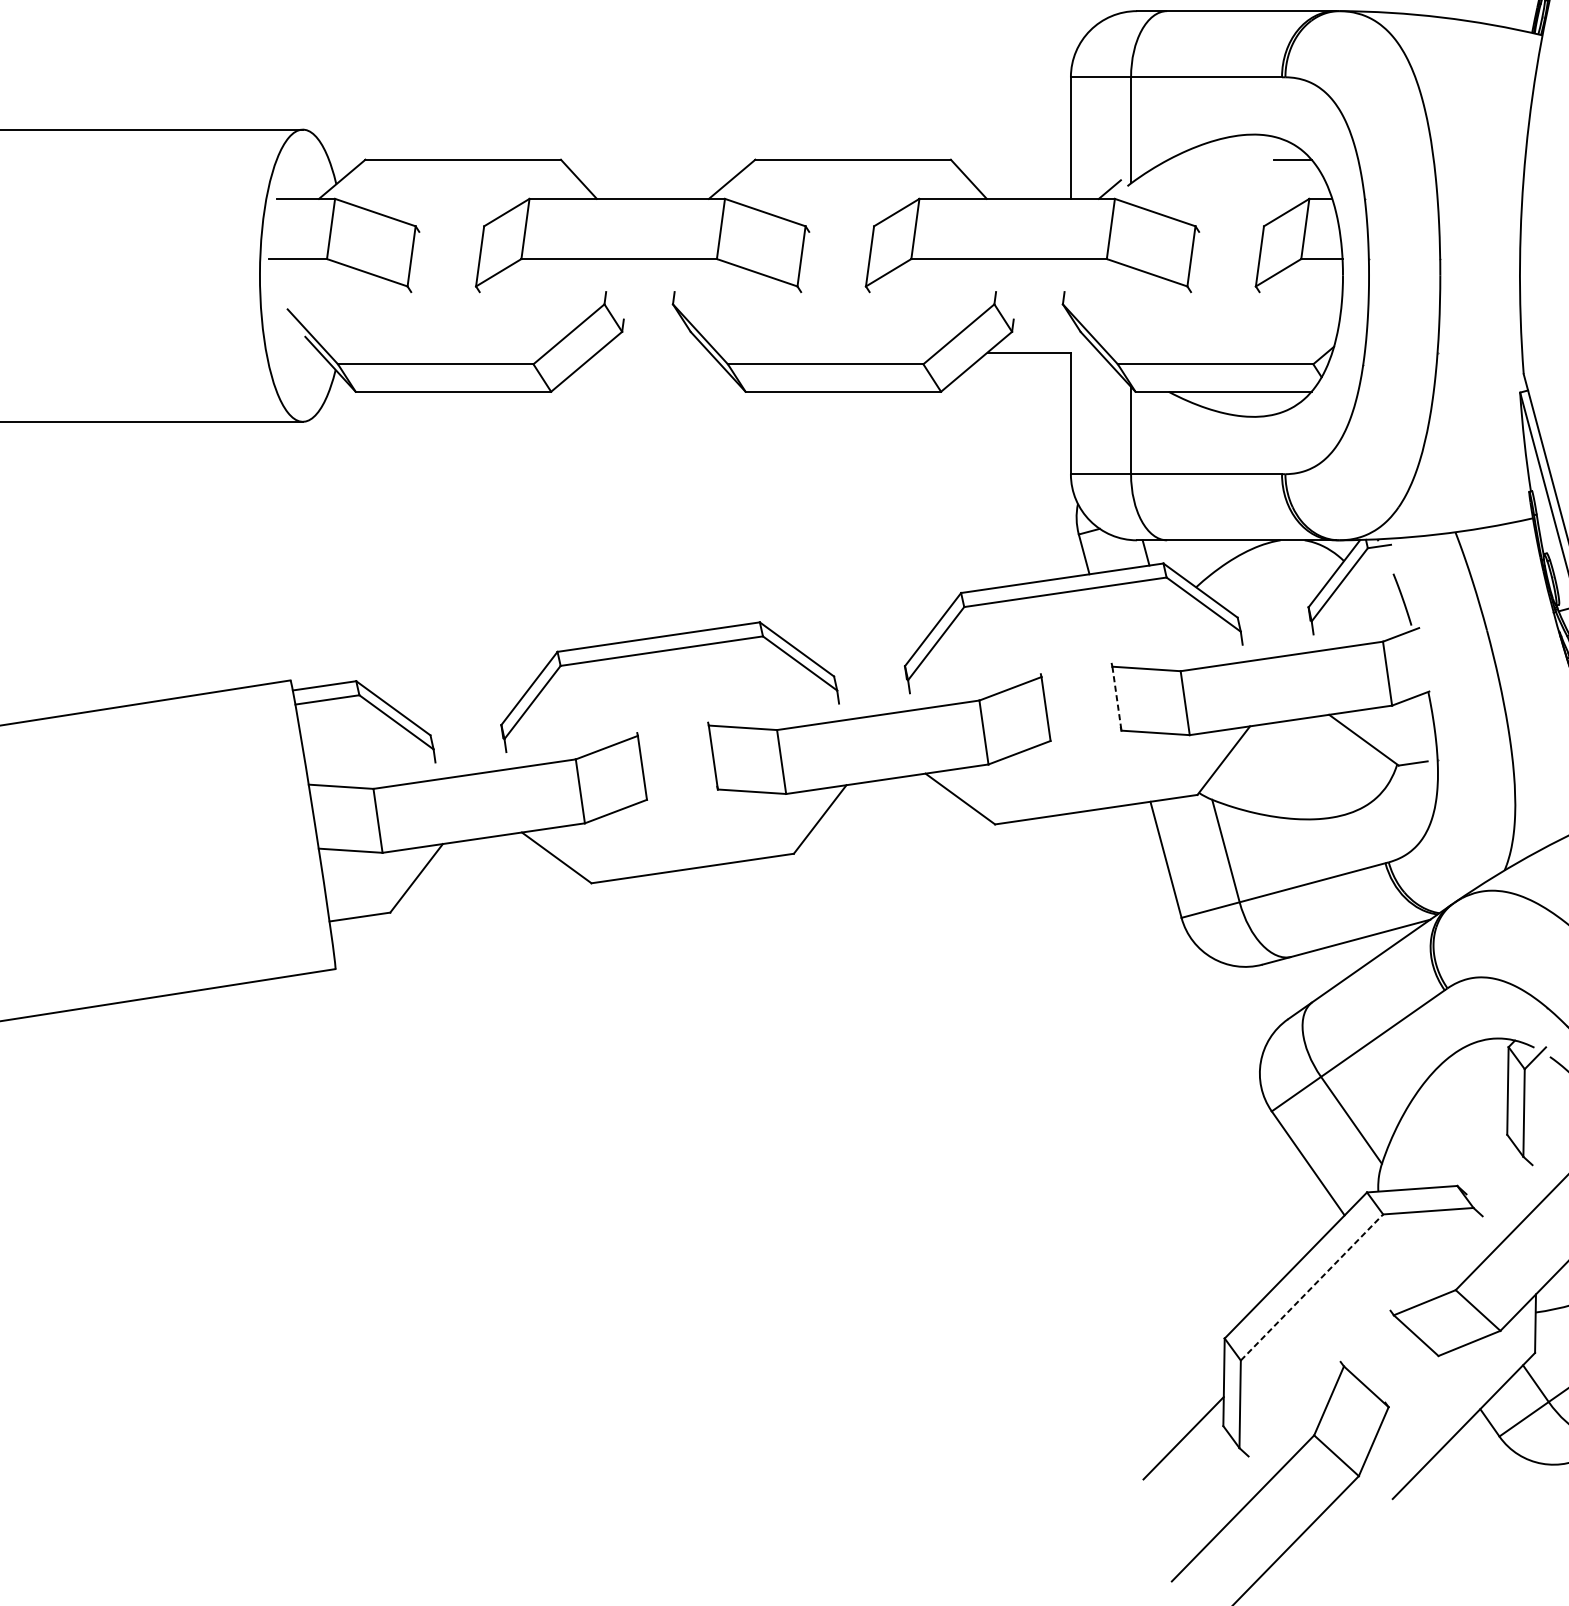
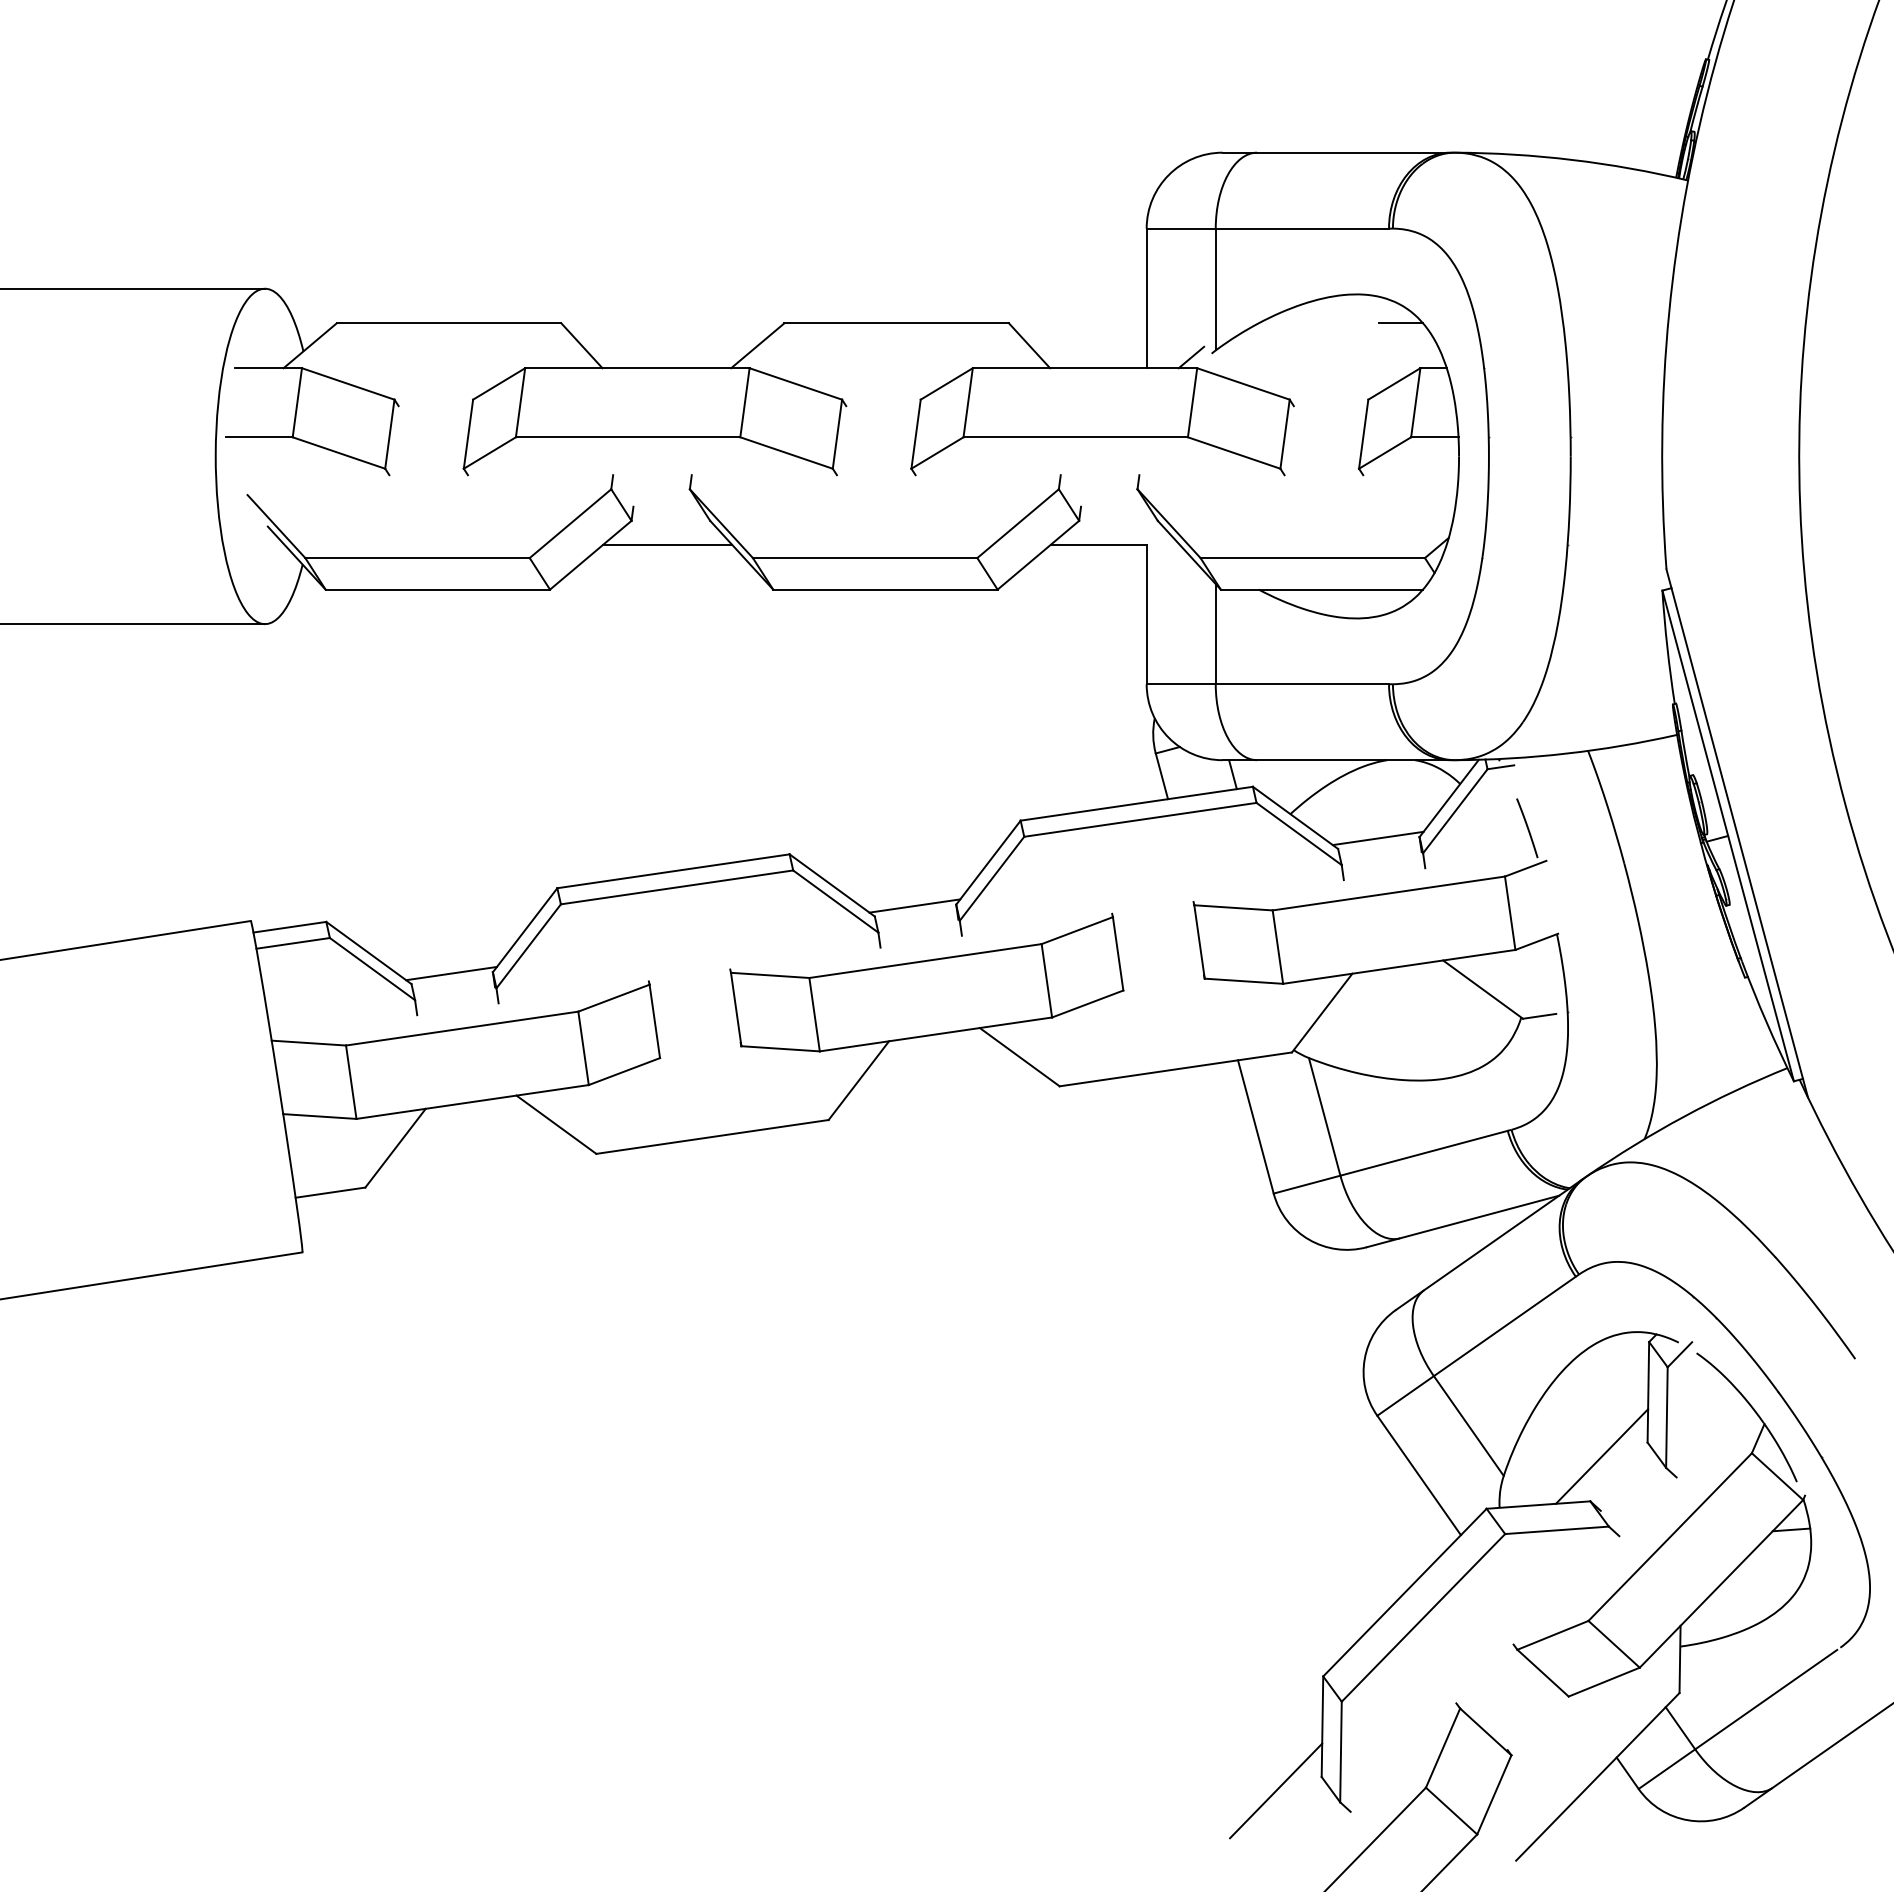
line: (653, 352) -> (667, 544), added
line: (1271, 608) -> (1377, 838), added
line: (868, 666) -> (914, 905), added
line: (1116, 699) -> (1199, 942), dashed -> solid
line: (465, 726) -> (451, 973), added
line: (1467, 1146) -> (1601, 1456), added
line: (1312, 1287) -> (1423, 1617), dashed -> solid

